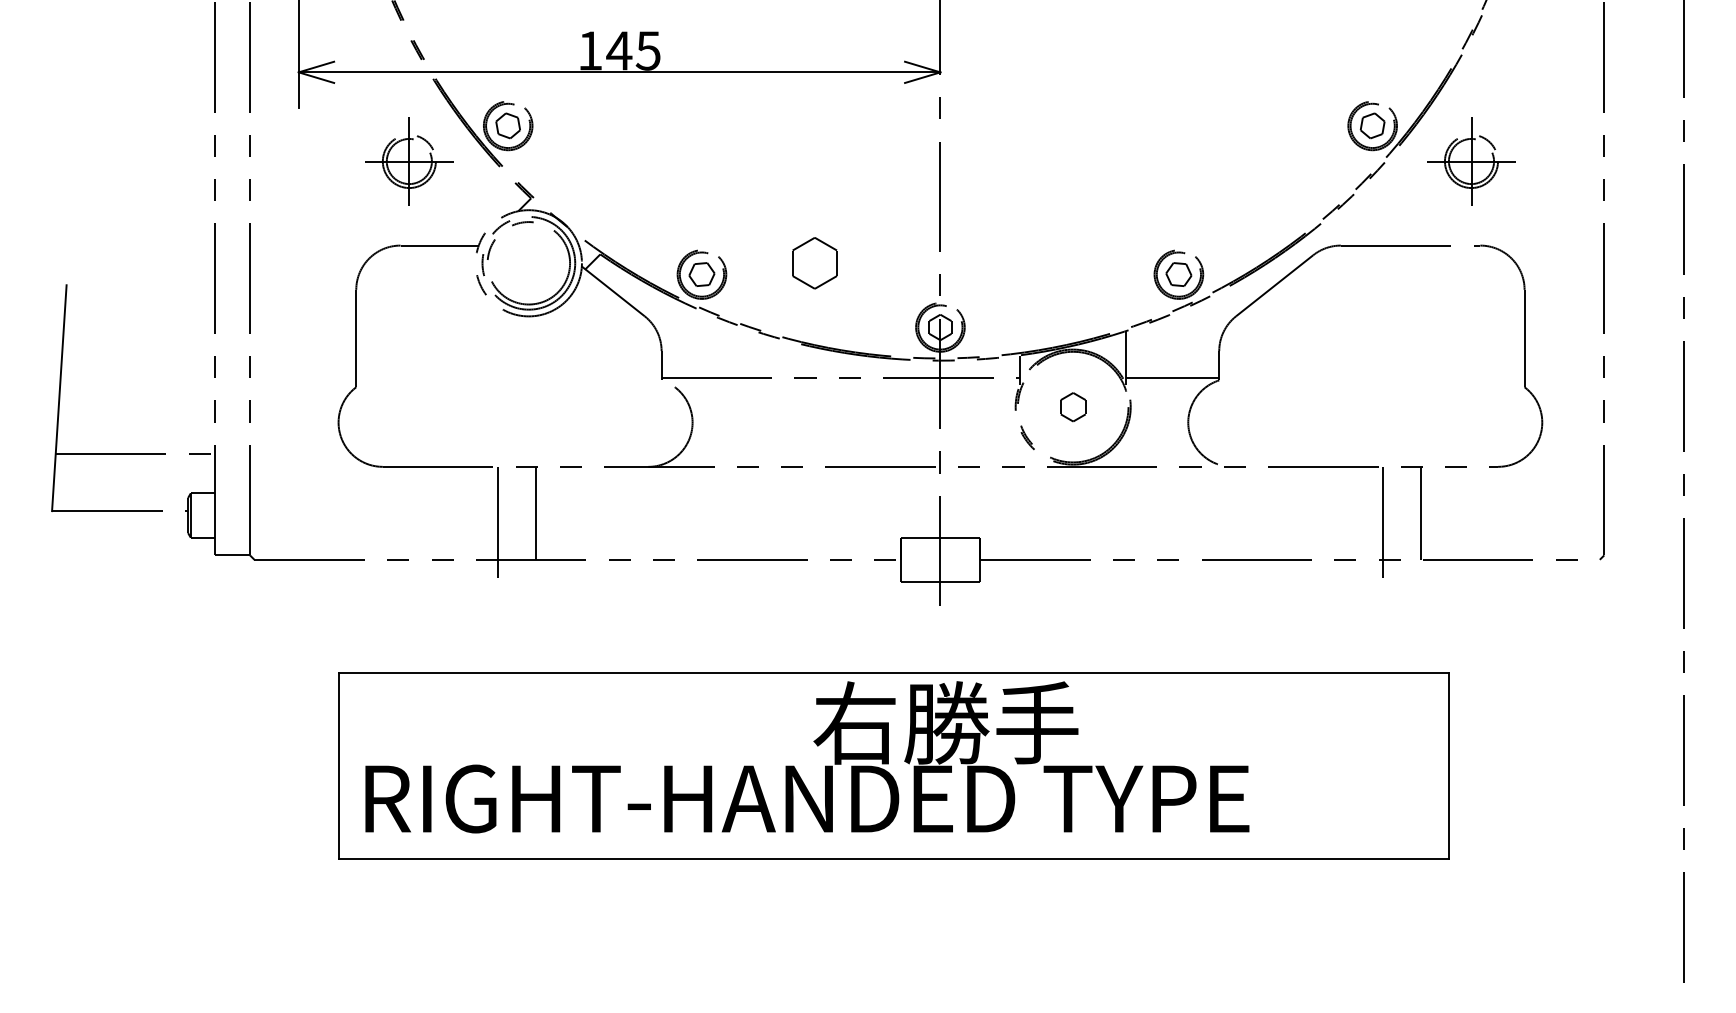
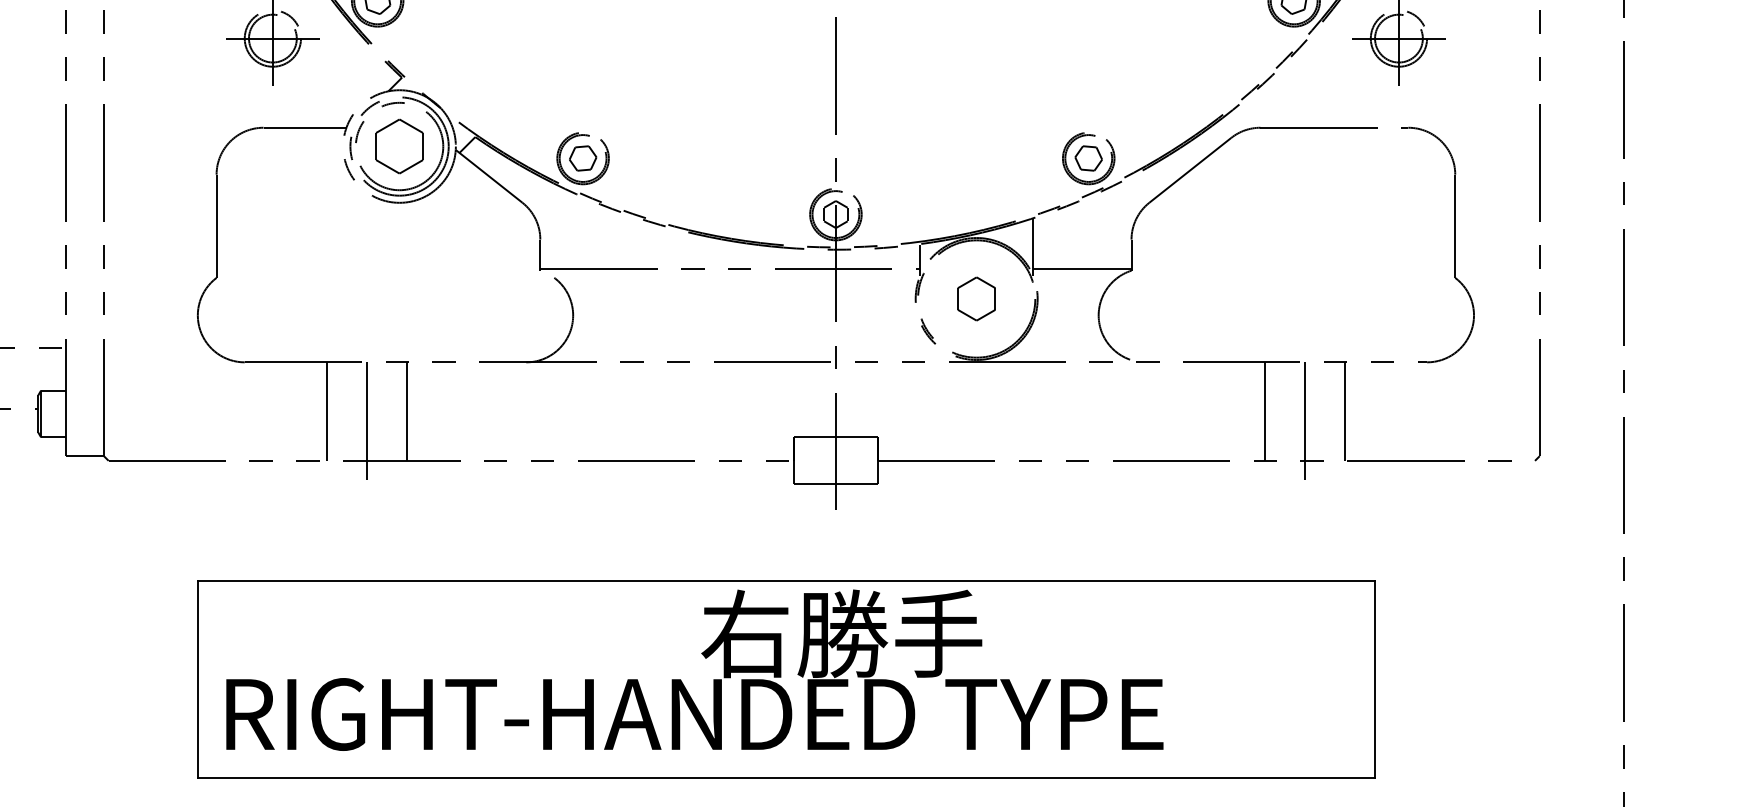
part: (814, 263) -> (399, 146), moved
part: (1073, 407) -> (977, 299), size x1.43
line: (460, 512) -> (327, 410), added
line: (1345, 512) -> (1265, 410), added

